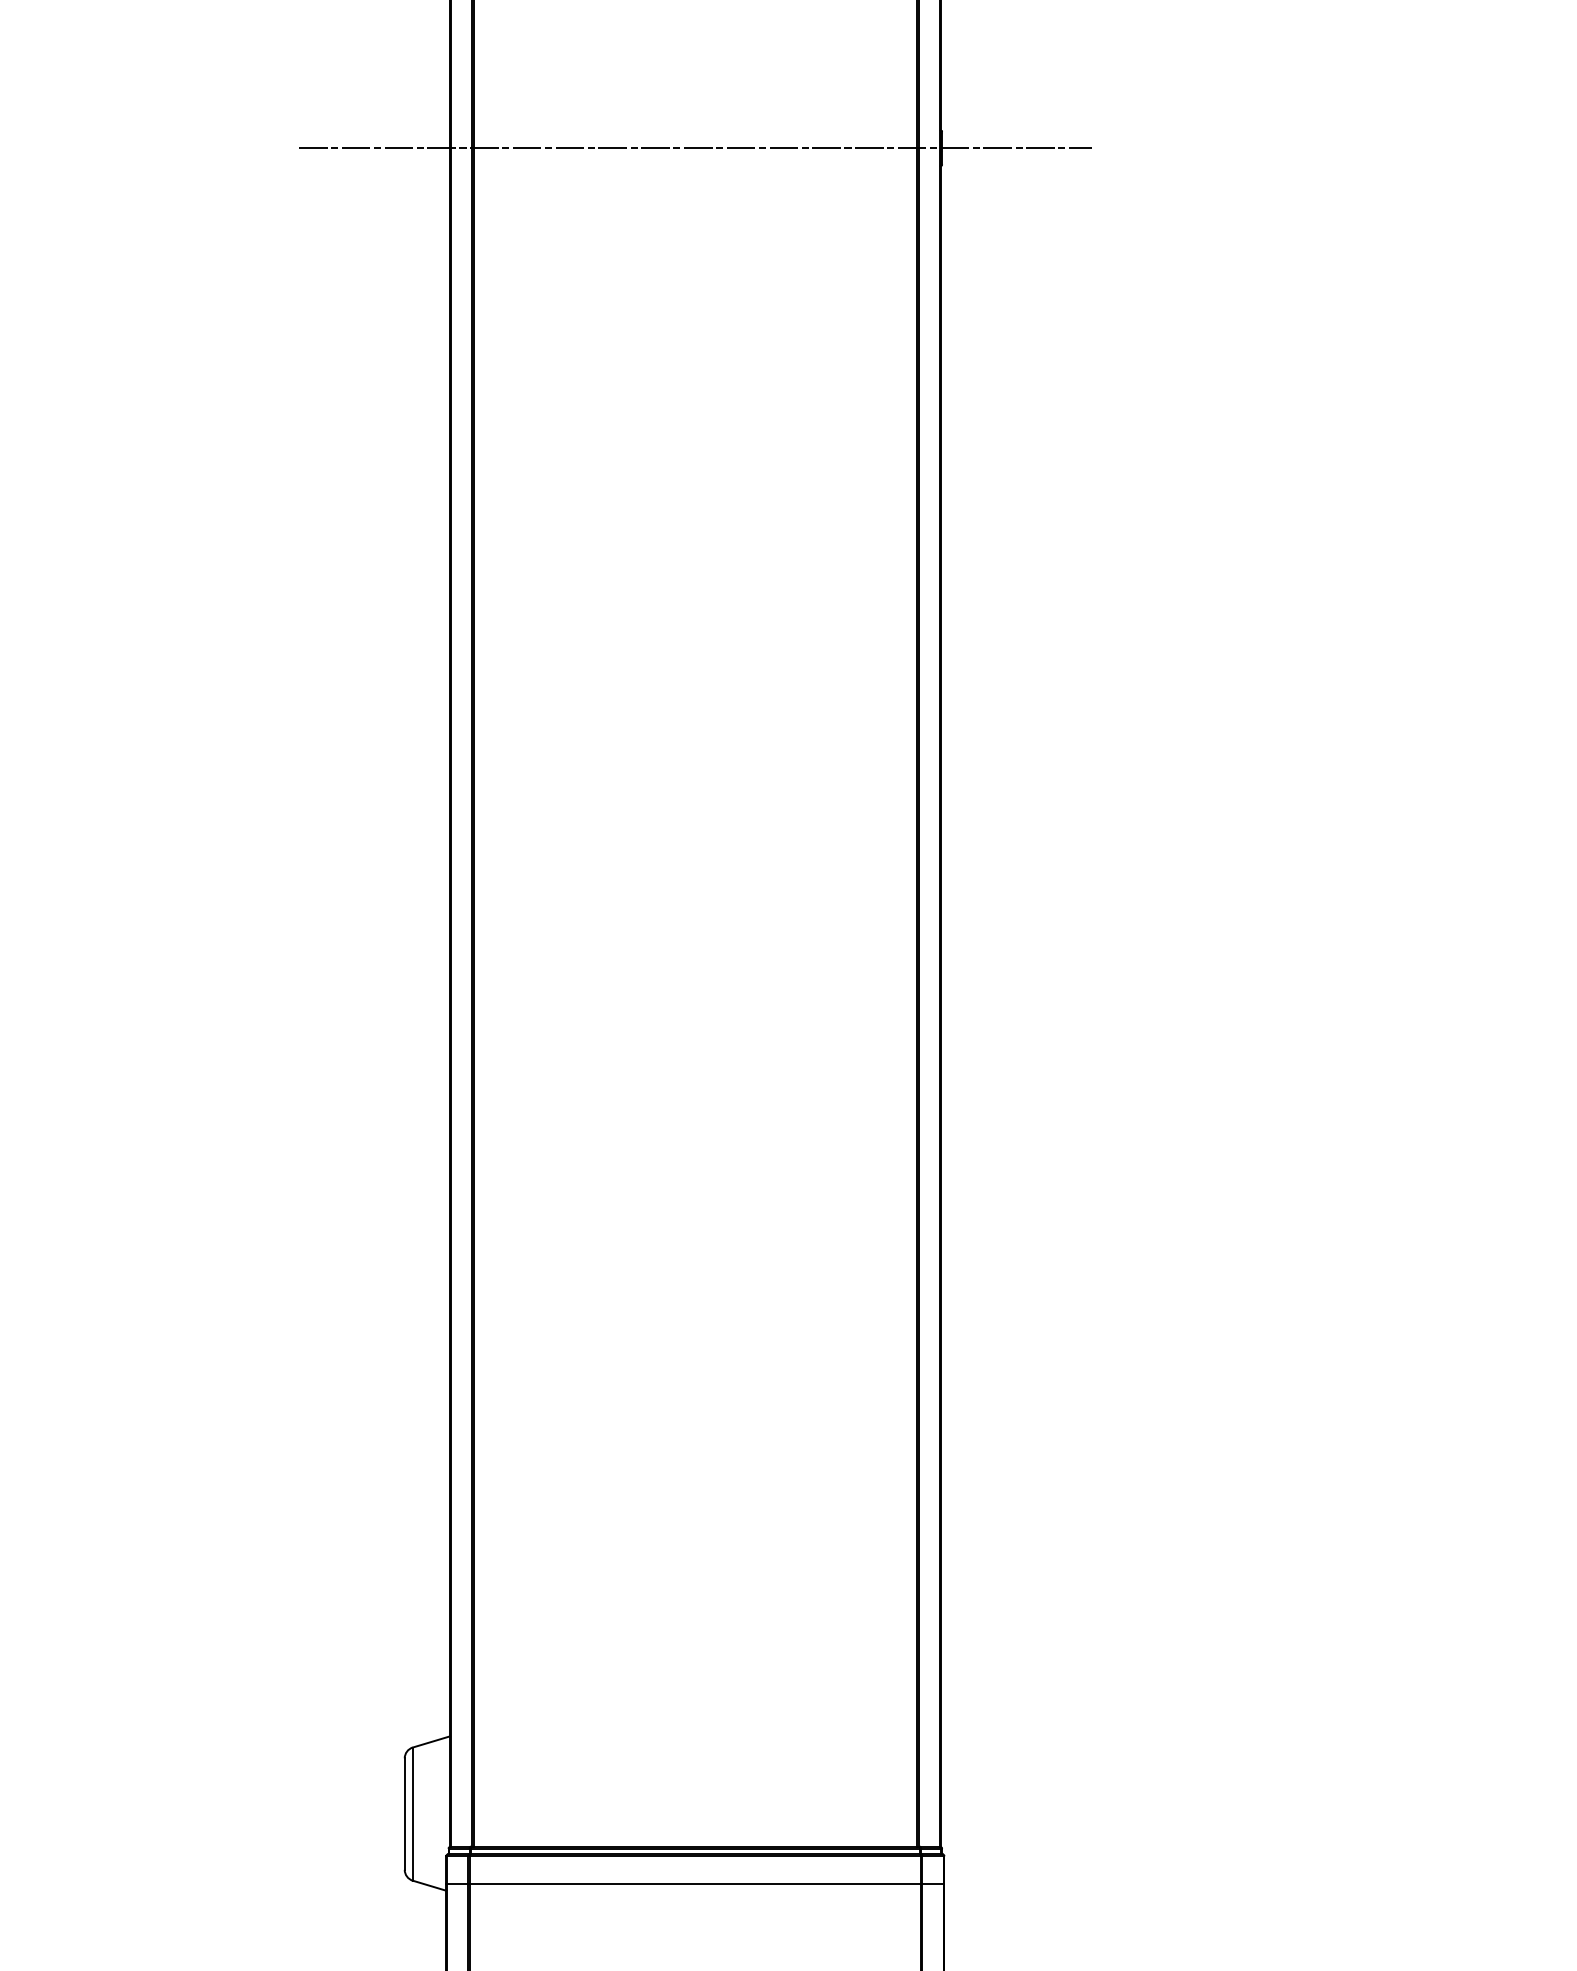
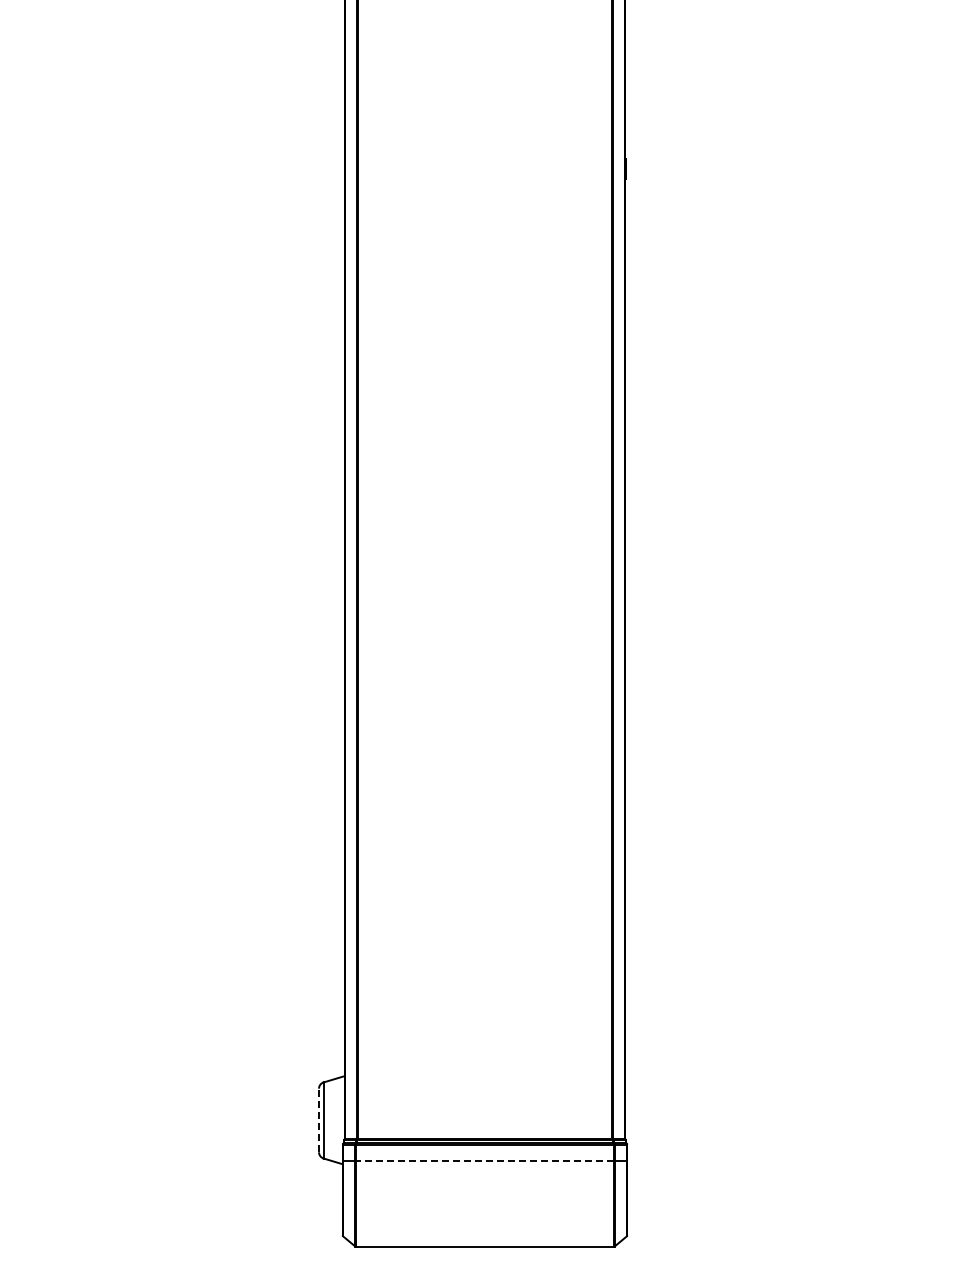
line: (694, 147) -> (484, 168), removed
line: (405, 1814) -> (319, 1120), solid -> dashed
line: (694, 1884) -> (484, 1160), solid -> dashed

